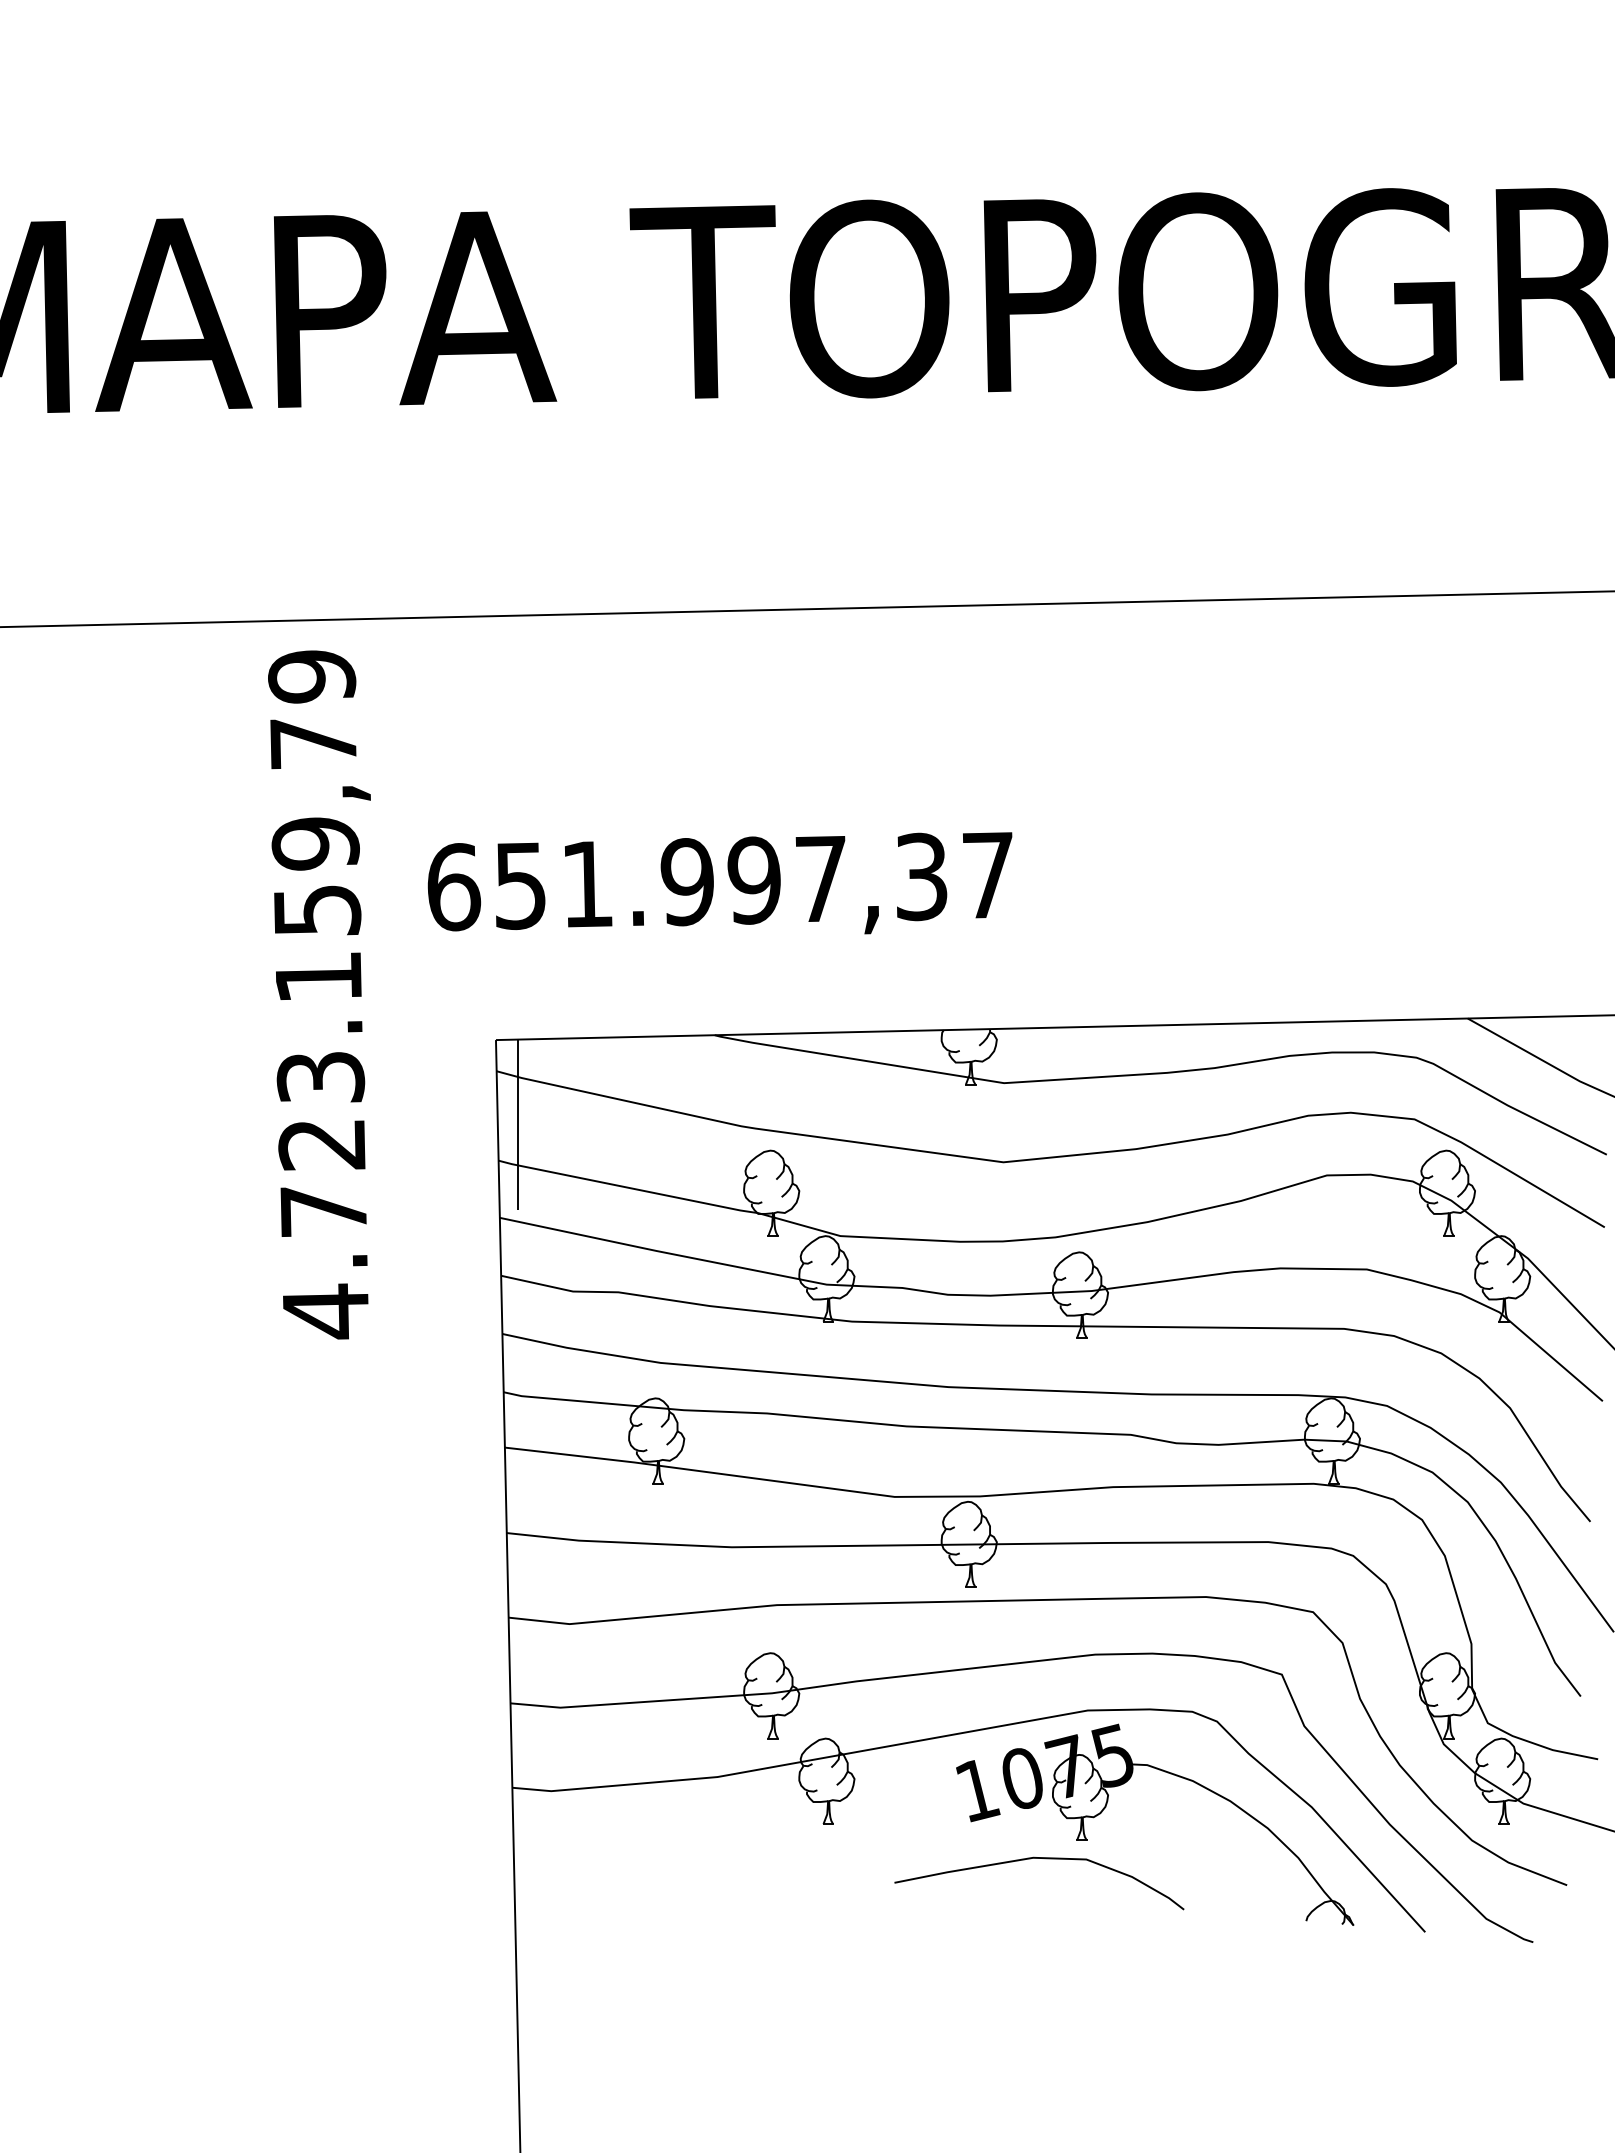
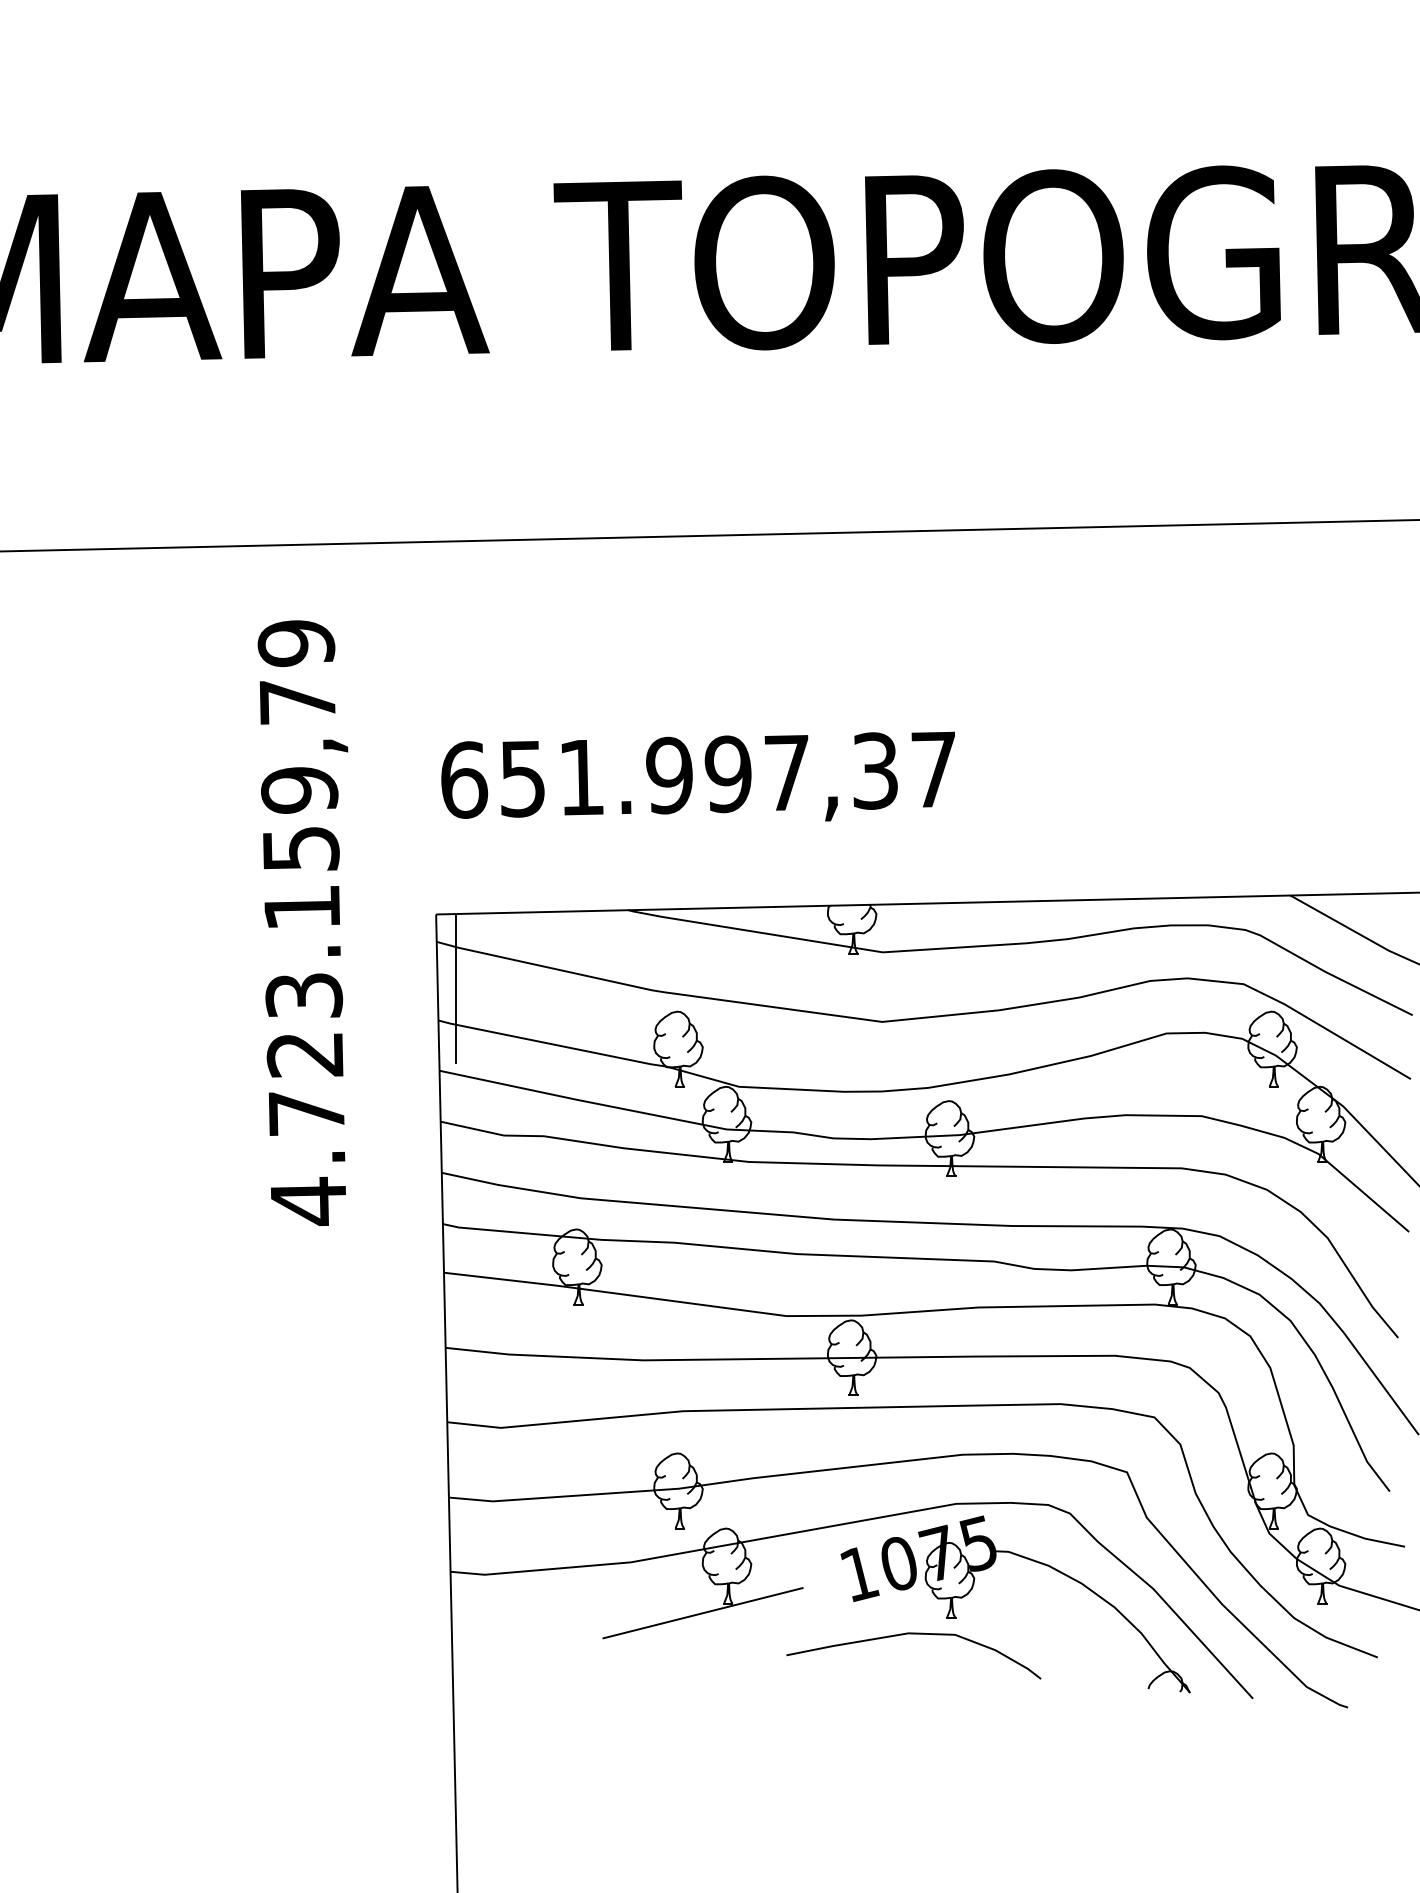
text: (719, 883) -> (697, 776), moved
text: (319, 994) -> (302, 922), moved
line: (799, 1834) -> (702, 1612), added

